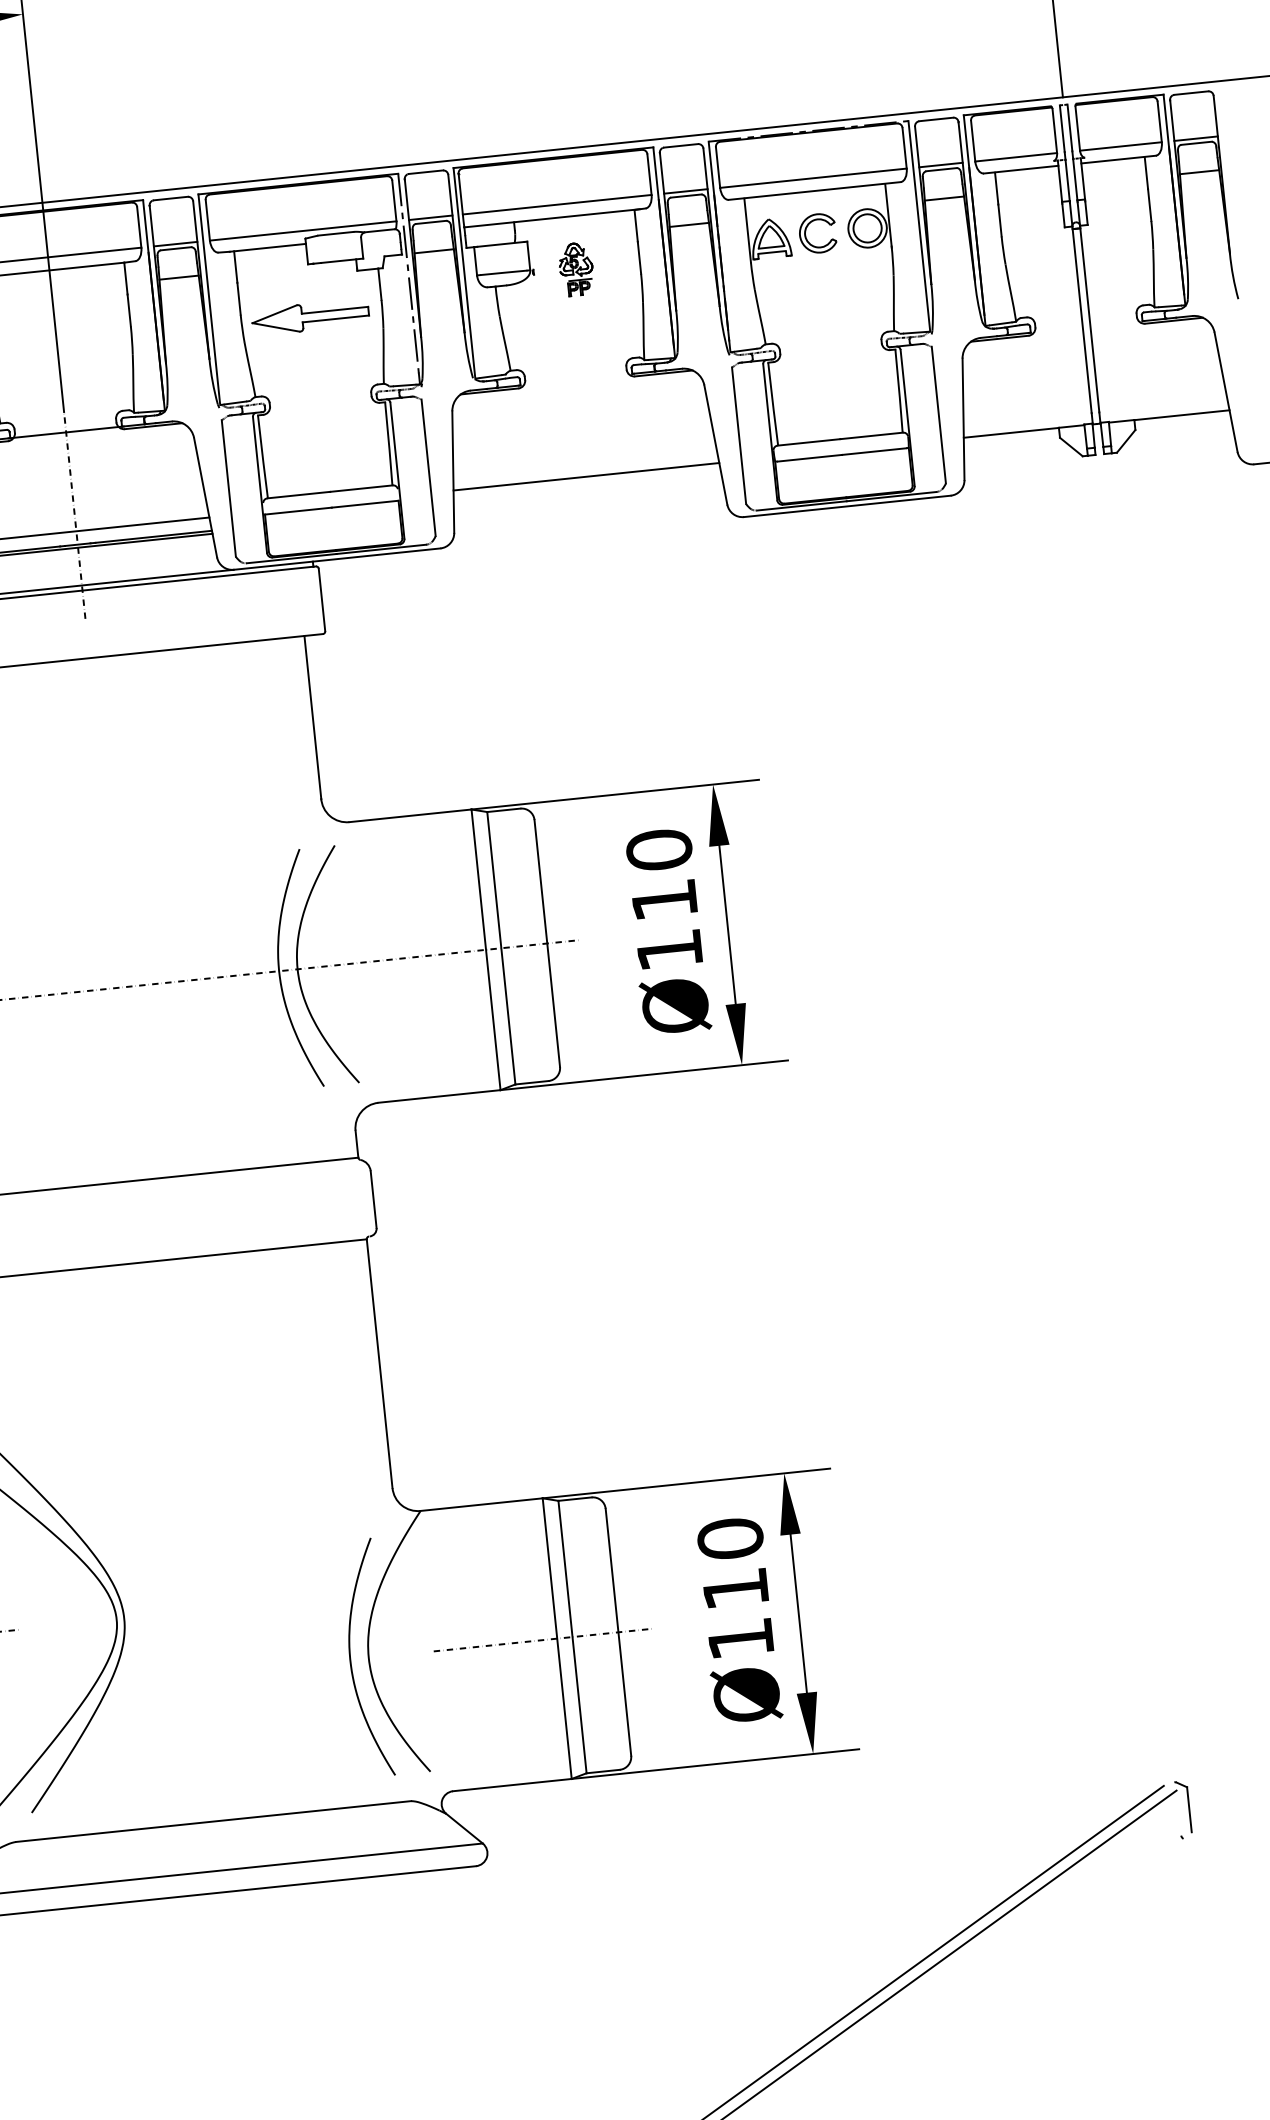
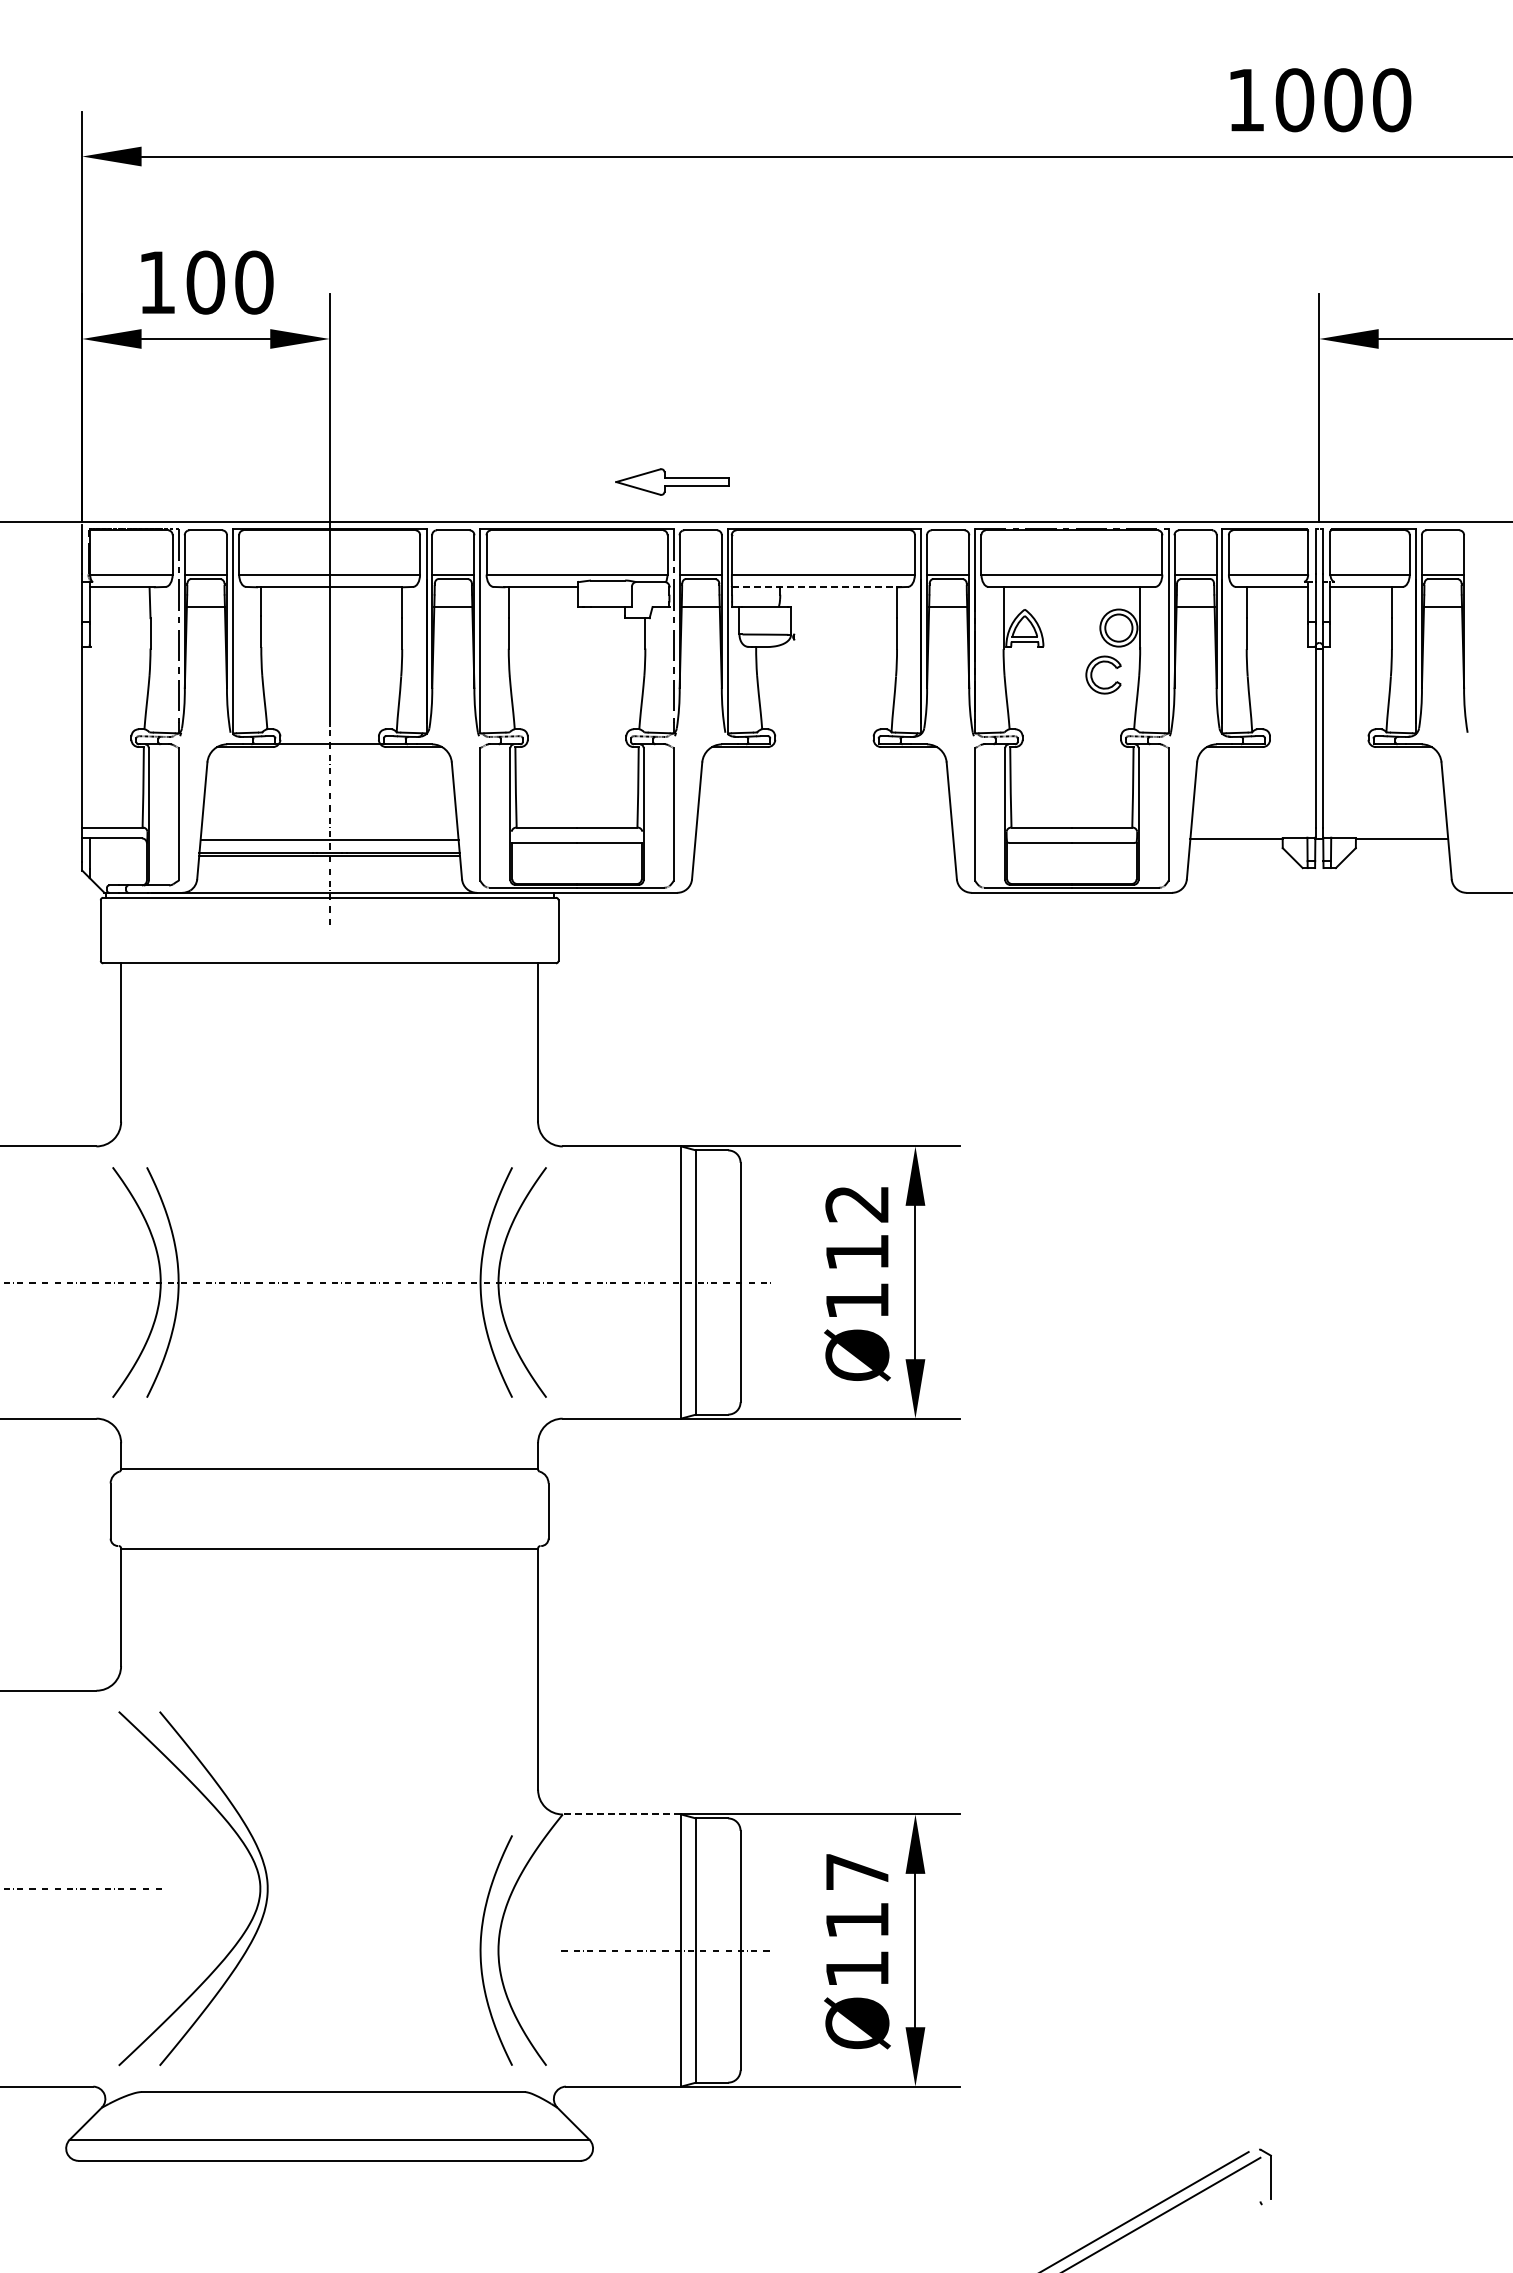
line: (552, 218) -> (817, 587), solid -> dashed
part: (806, 229) -> (1093, 670), moved
part: (575, 269) -> (834, 638), removed
part: (310, 316) -> (672, 481), moved
line: (586, 476) -> (824, 838), removed
text: (659, 849) -> (857, 1203), Ø110 -> Ø112
line: (481, 1504) -> (621, 1814), solid -> dashed
text: (730, 1538) -> (857, 1871), Ø110 -> Ø117

